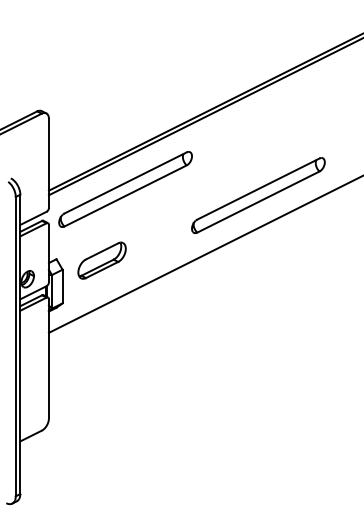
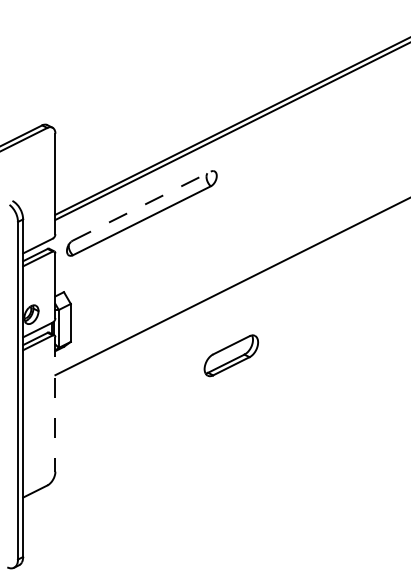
line: (126, 182) -> (142, 205), solid -> dashed
part: (258, 195) -> (291, 220), removed
part: (101, 260) -> (230, 355), moved
line: (49, 358) -> (55, 404), solid -> dashed

